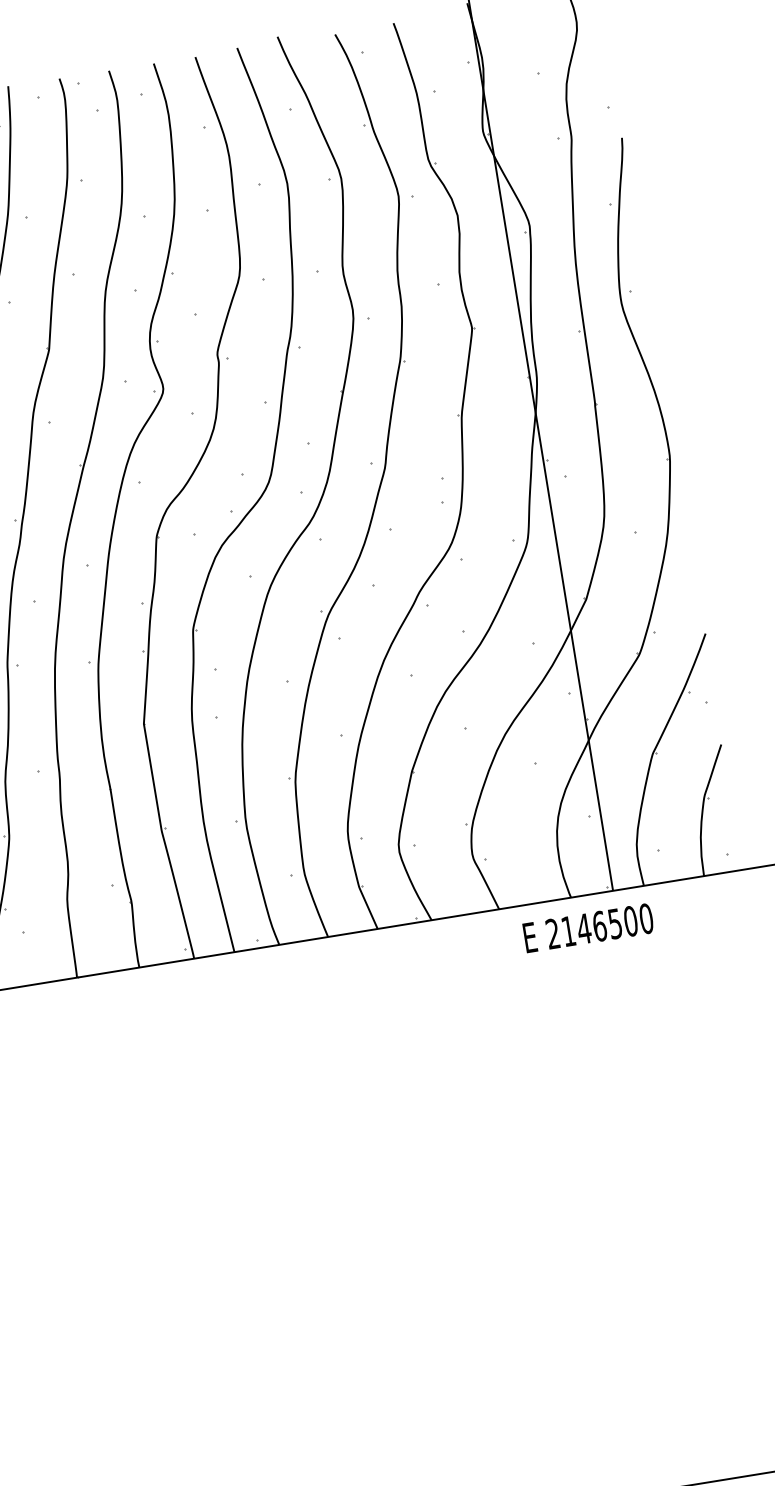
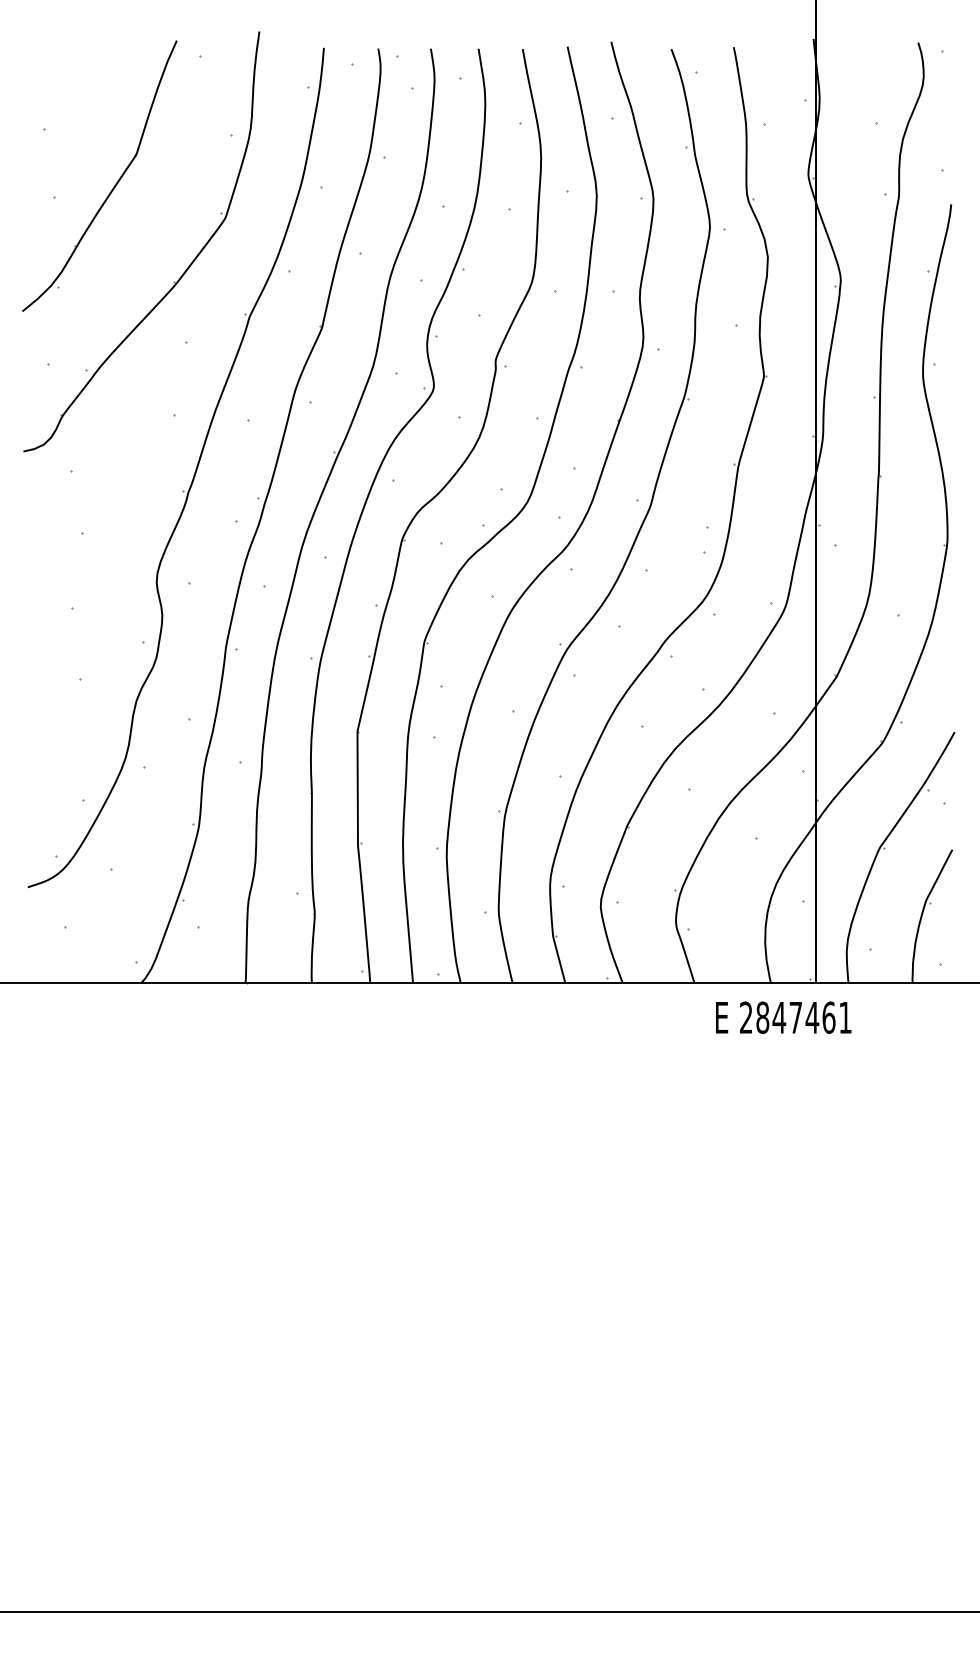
text: (607, 924) -> (804, 1017), 2146500 -> 2847461

